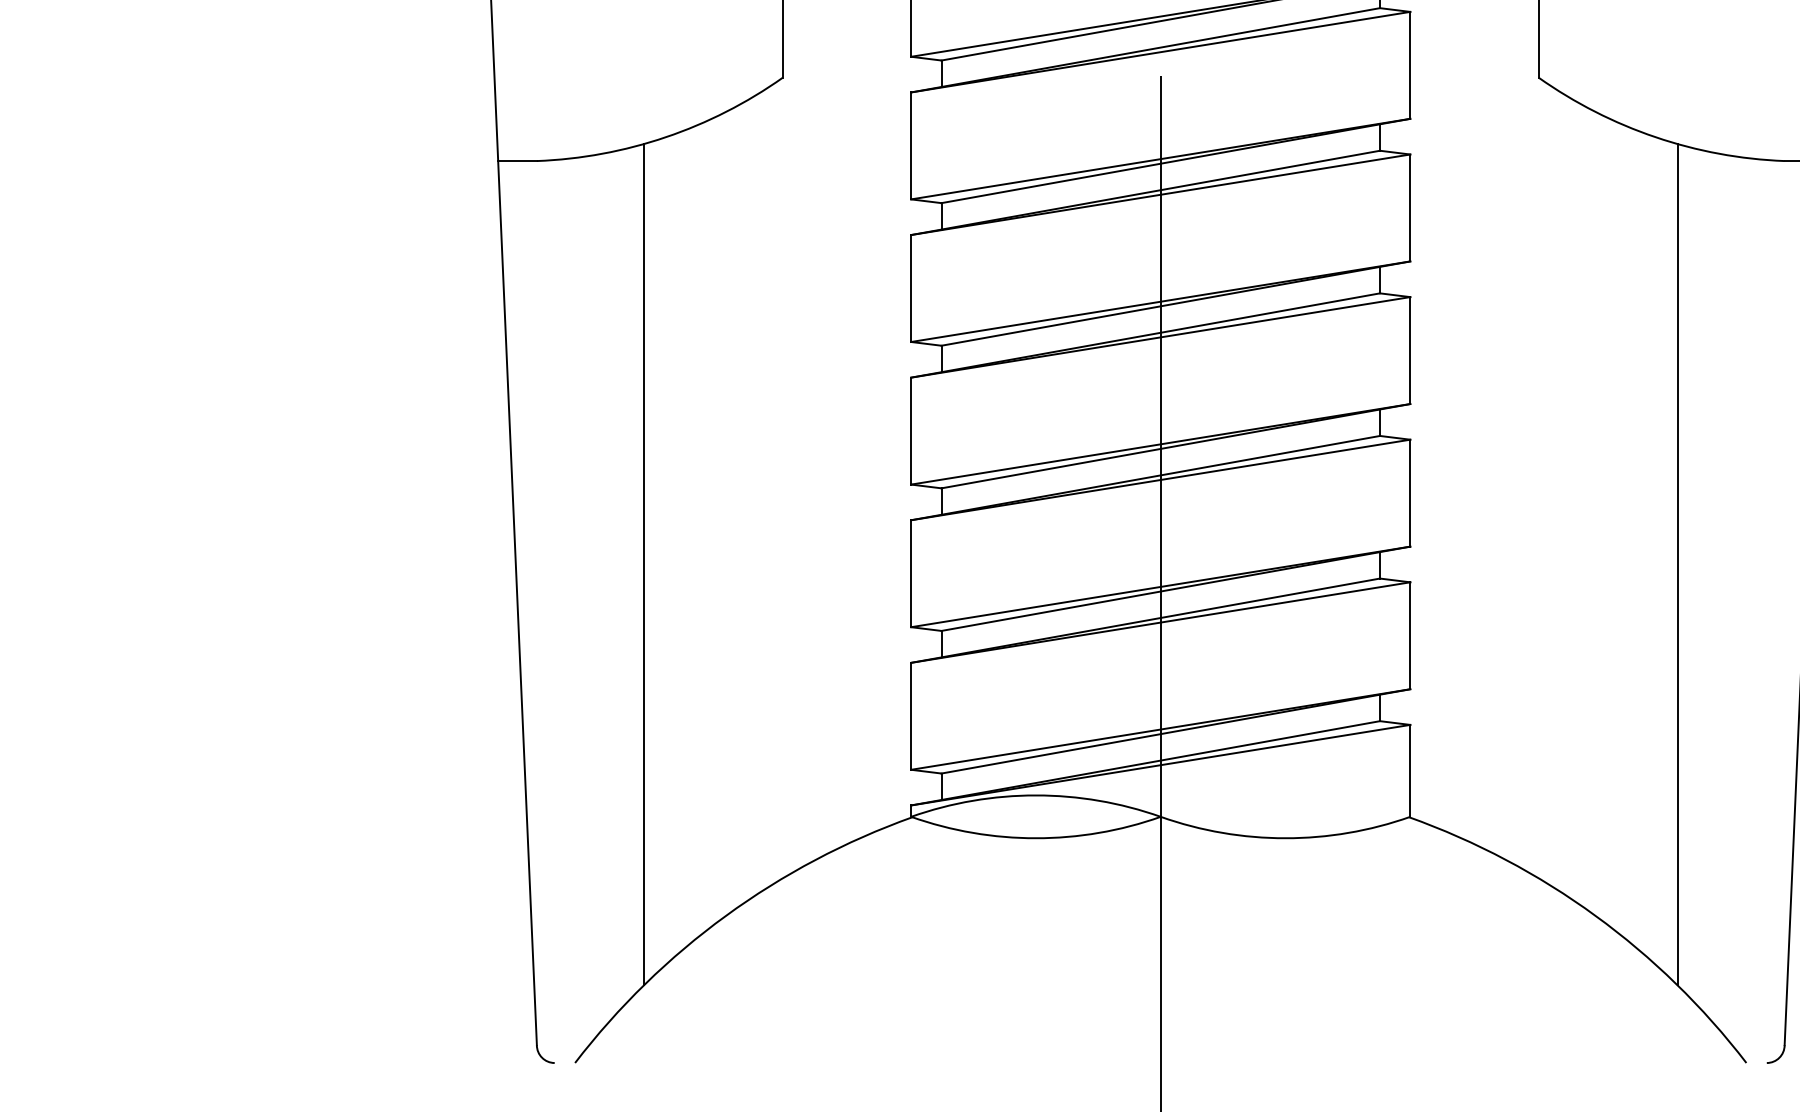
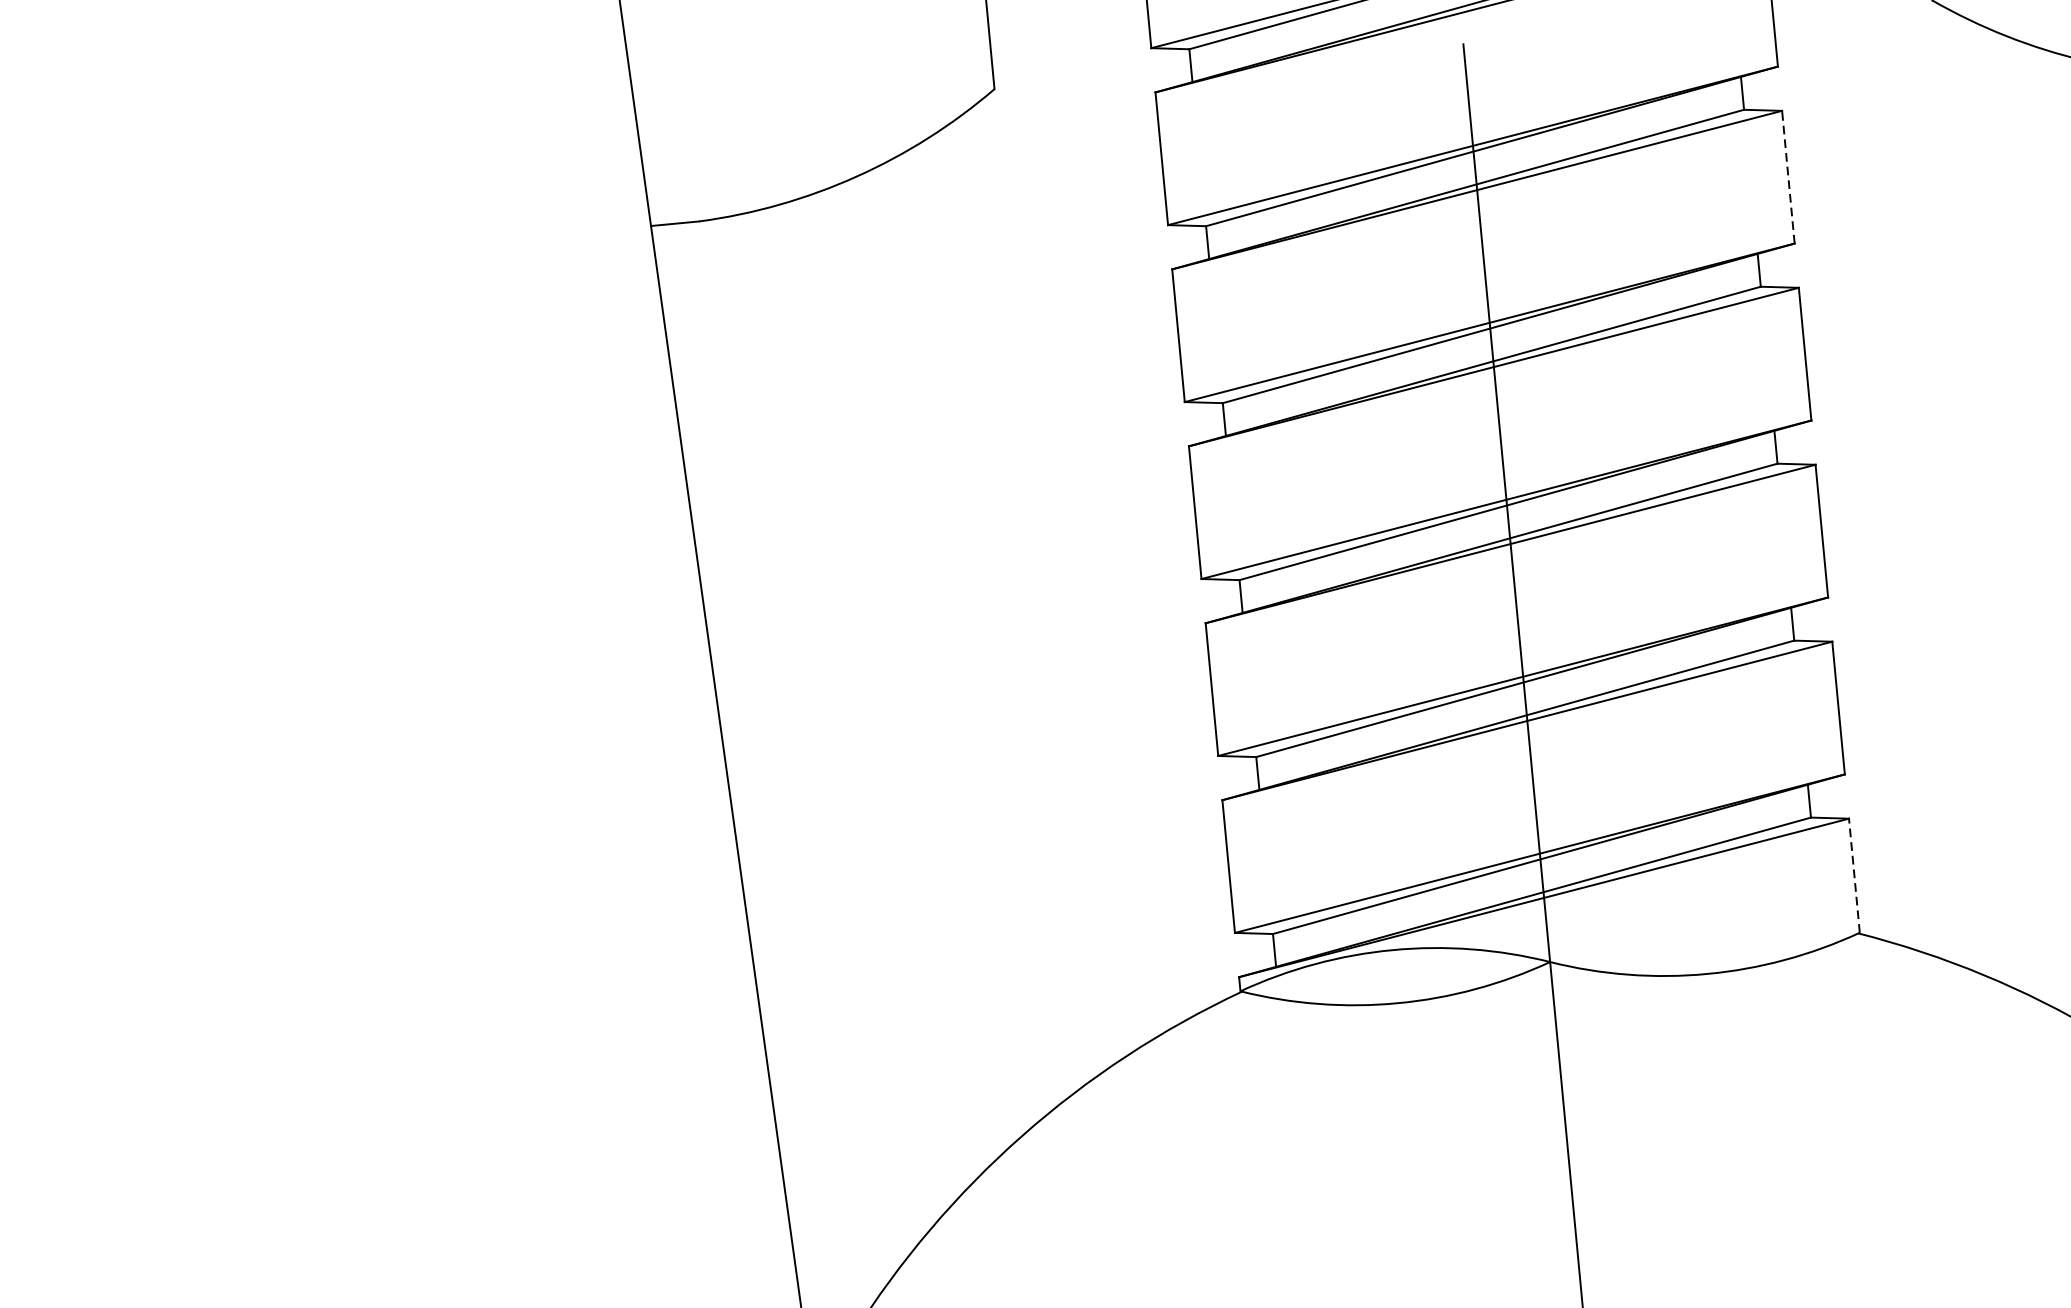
line: (1410, 207) -> (1788, 176), solid -> dashed
line: (643, 564) -> (878, 709), removed
line: (1410, 770) -> (1854, 875), solid -> dashed

